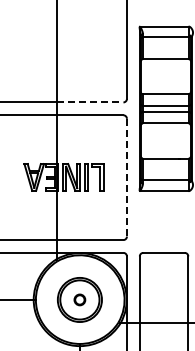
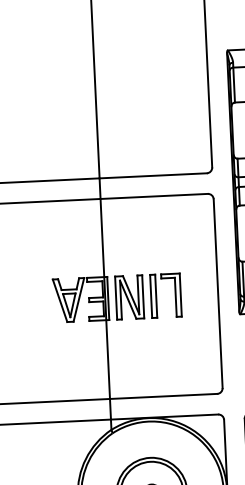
line: (90, 102) -> (154, 175), dashed -> solid
line: (126, 177) -> (217, 293), dashed -> solid

